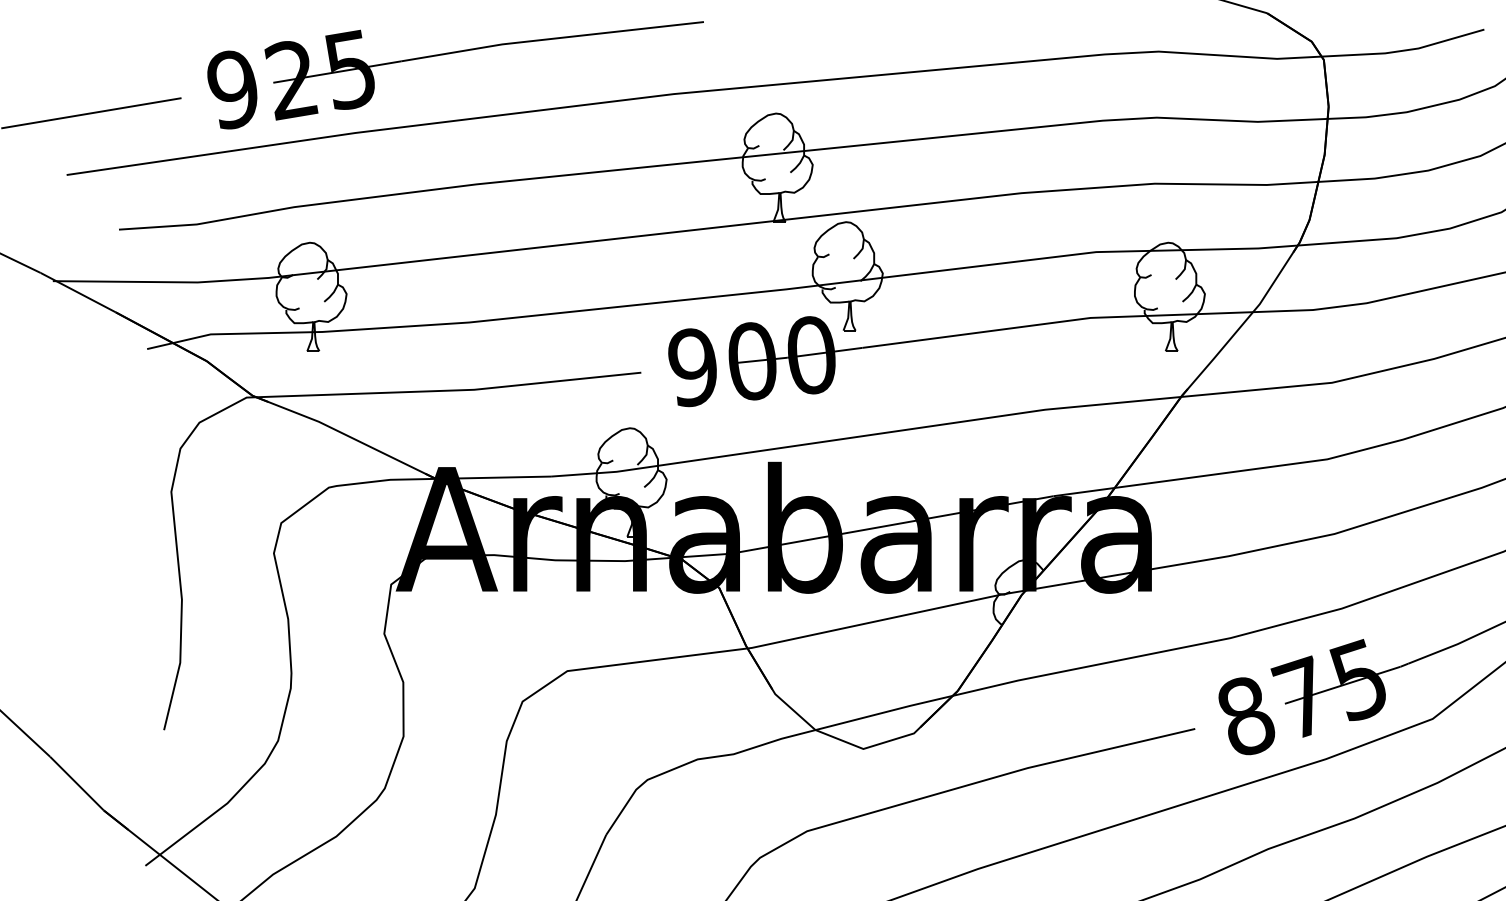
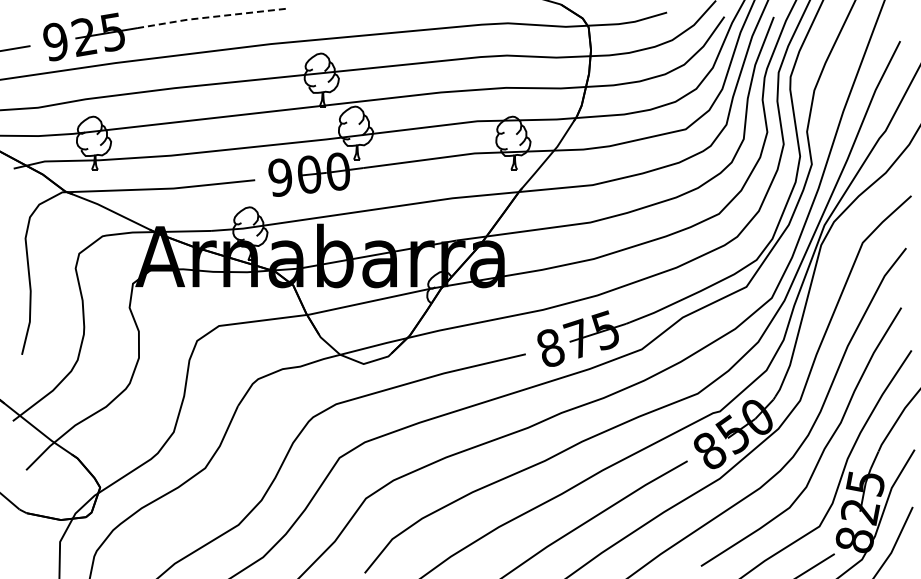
line: (549, 39) -> (210, 17), solid -> dashed

